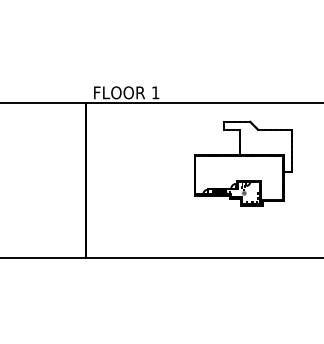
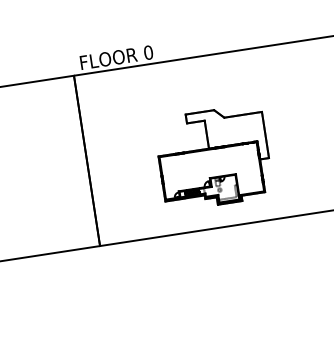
text: (155, 92) -> (148, 52), 1 -> 0
part: (243, 163) -> (213, 157), moved

